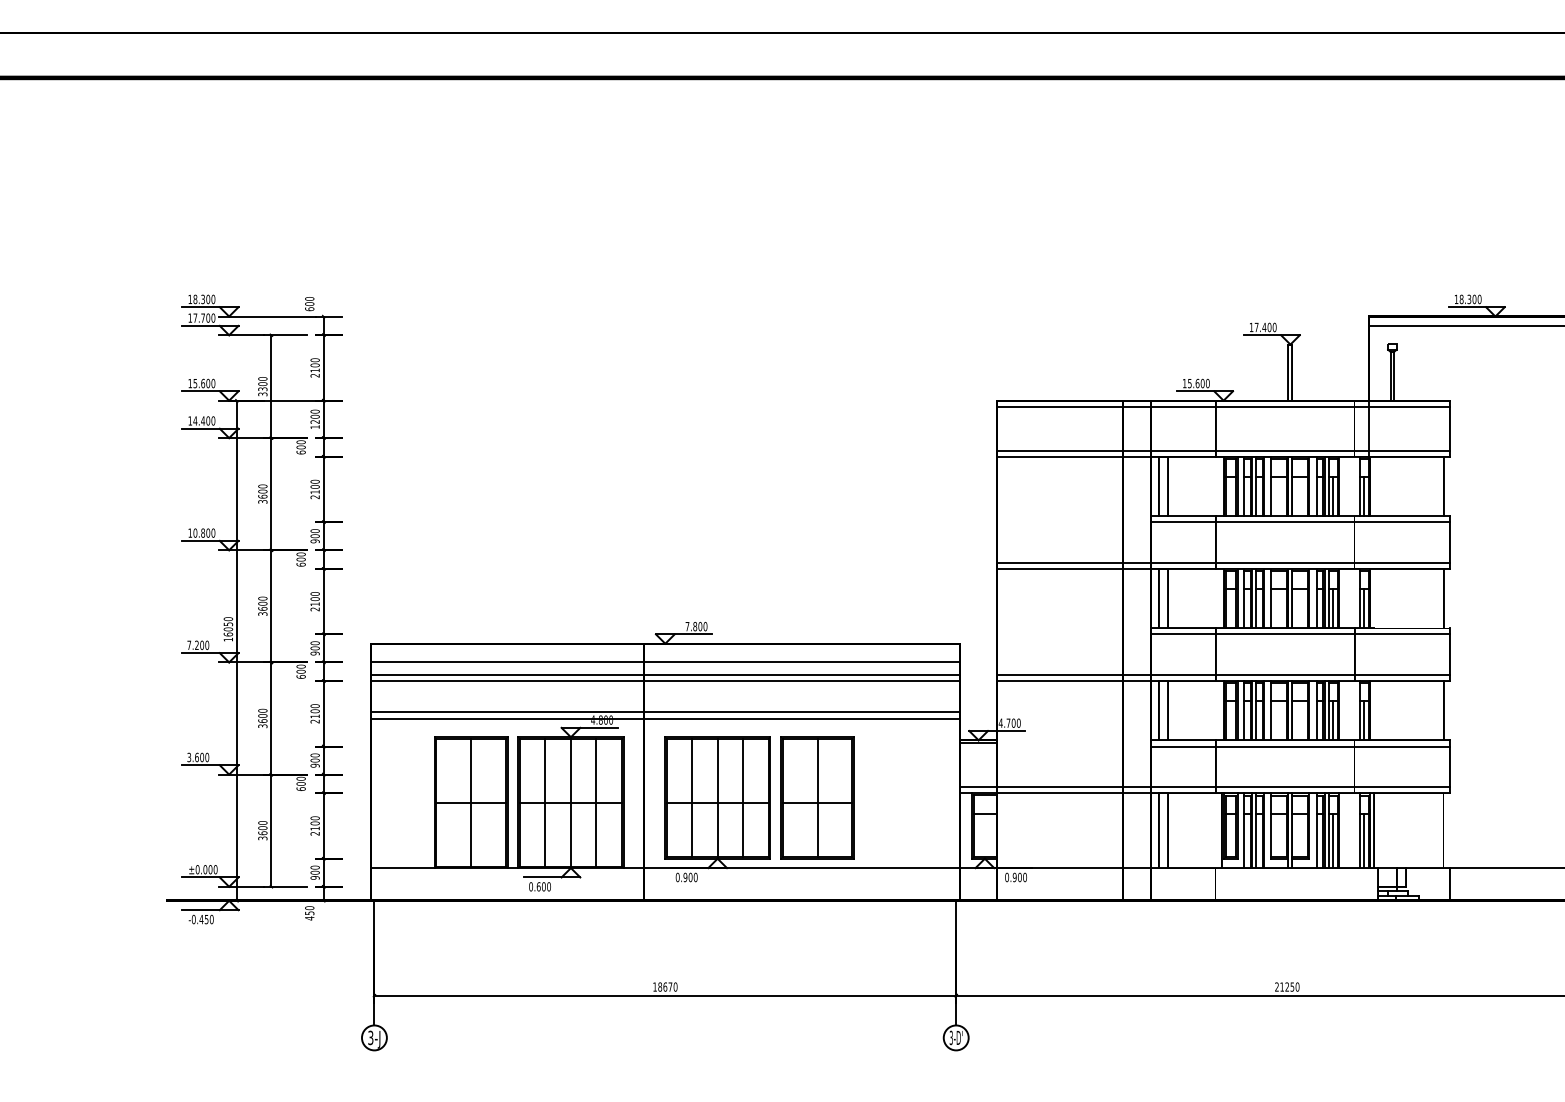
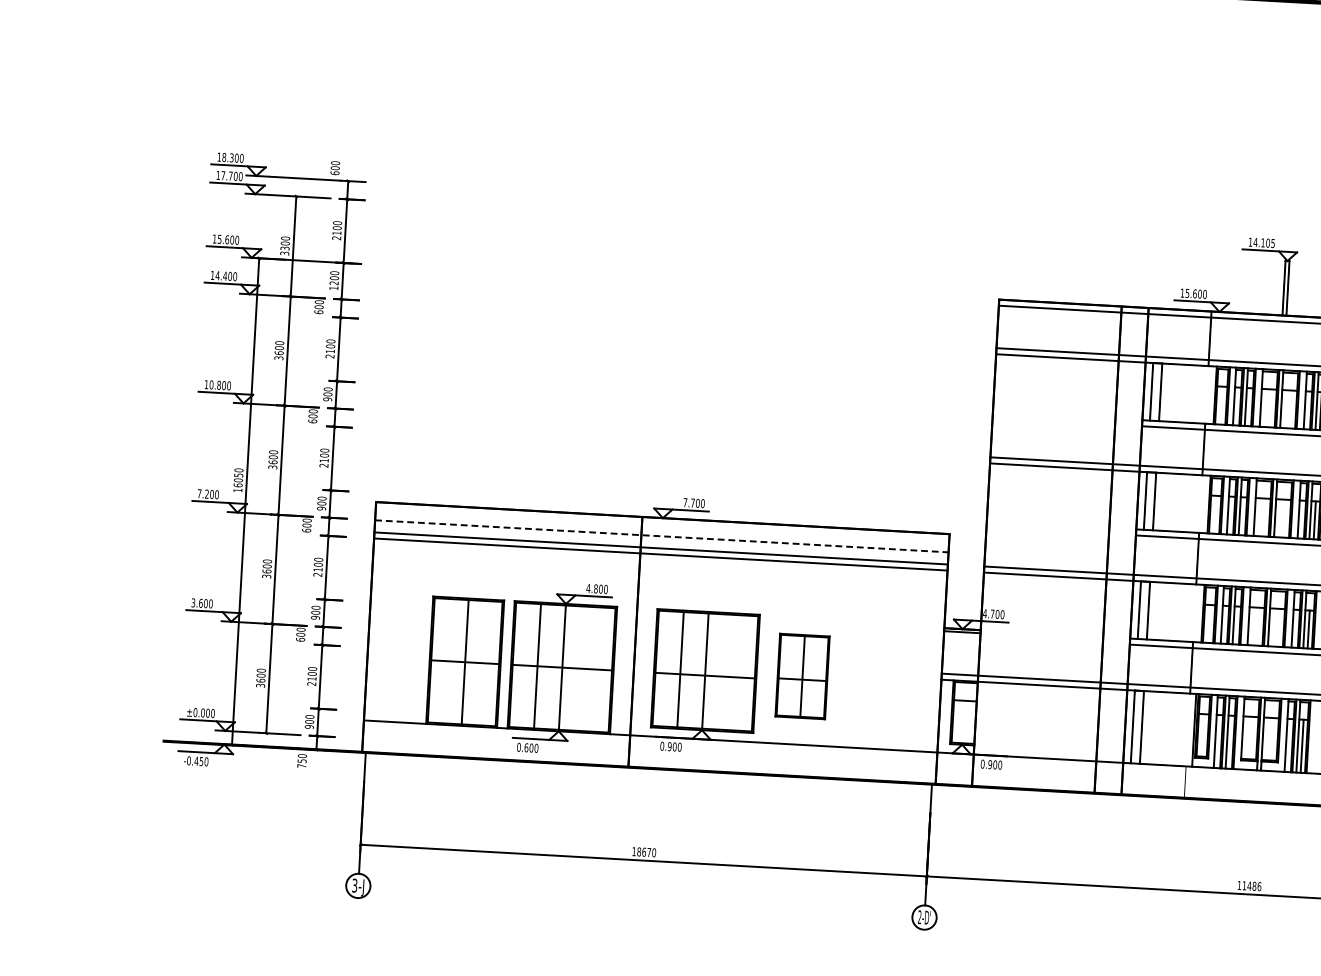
text: (1265, 327) -> (1264, 243), 17.400 -> 14.105
text: (695, 626) -> (693, 502), 7.800 -> 7.700
line: (665, 662) -> (662, 536), solid -> dashed
line: (664, 712) -> (658, 584), removed
line: (664, 718) -> (658, 590), removed
line: (743, 797) -> (730, 672), removed
part: (817, 797) -> (802, 676), size x0.7
line: (596, 802) -> (587, 668), removed
text: (309, 918) -> (301, 766), 450 -> 750
text: (1287, 986) -> (1249, 885), 21250 -> 11486
text: (950, 1038) -> (918, 917), 3-D' -> 2-D'

